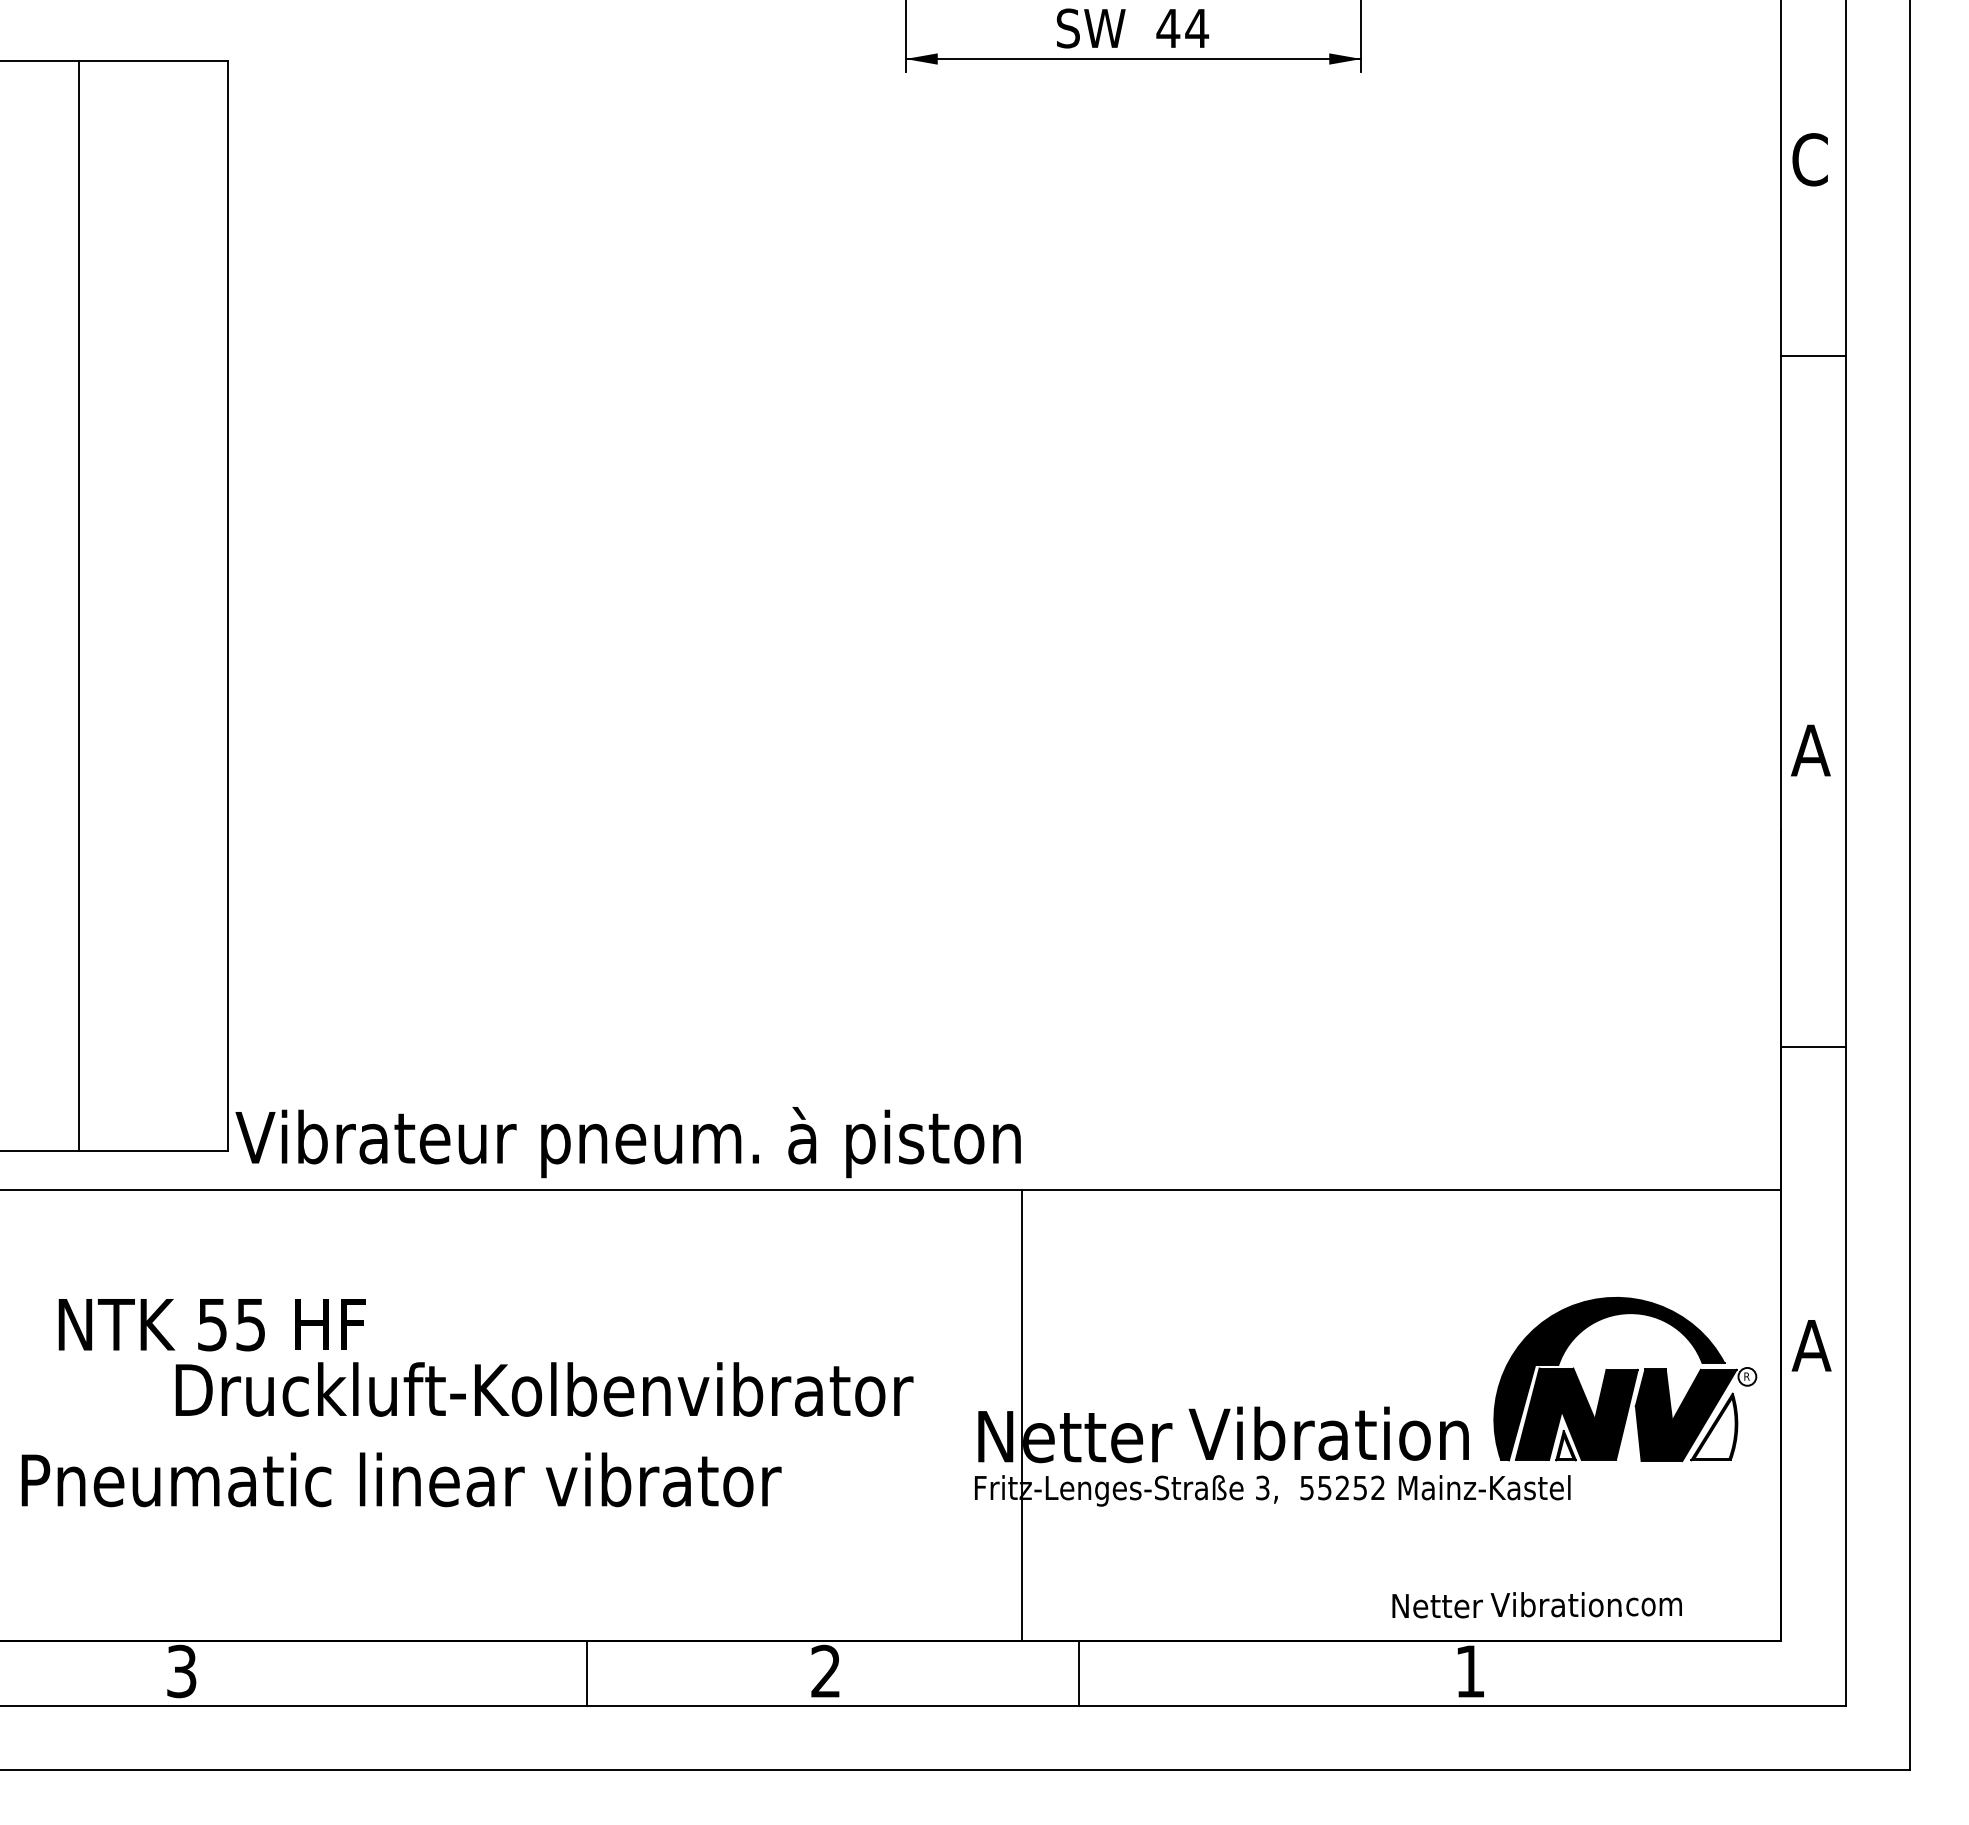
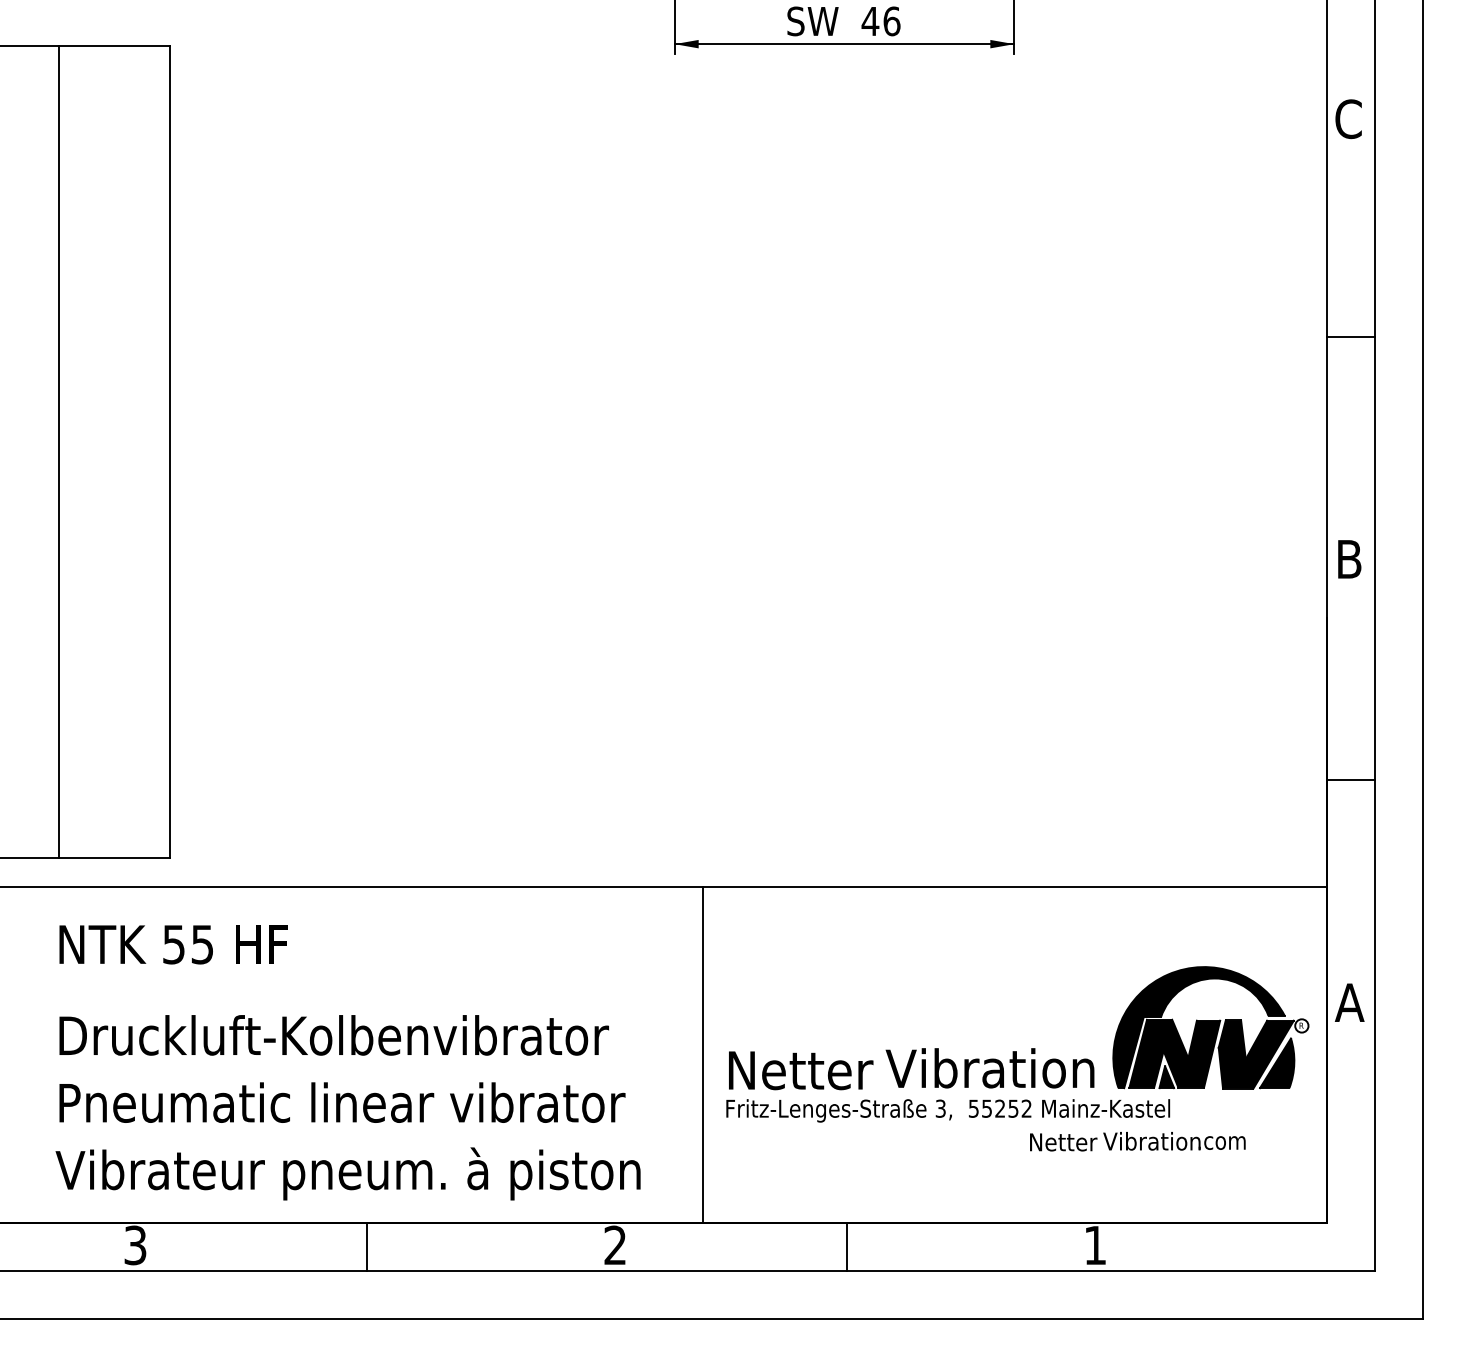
text: (1197, 28) -> (892, 21), 44 -> 46
line: (1813, 355) -> (1351, 336), moved
text: (1810, 750) -> (1348, 559), A -> B
text: (627, 1142) -> (347, 1173), moved
text: (211, 1325) -> (173, 945), moved
text: (544, 1389) -> (334, 1035), moved
line: (1021, 1415) -> (702, 1054), moved
fill: (1714, 1427) -> (1277, 1063), added
fill: (1565, 1447) -> (1166, 1078), added
text: (401, 1479) -> (342, 1102), moved
text: (1536, 1605) -> (1137, 1141), moved
line: (586, 1673) -> (366, 1246), moved
line: (1078, 1673) -> (846, 1246), moved

